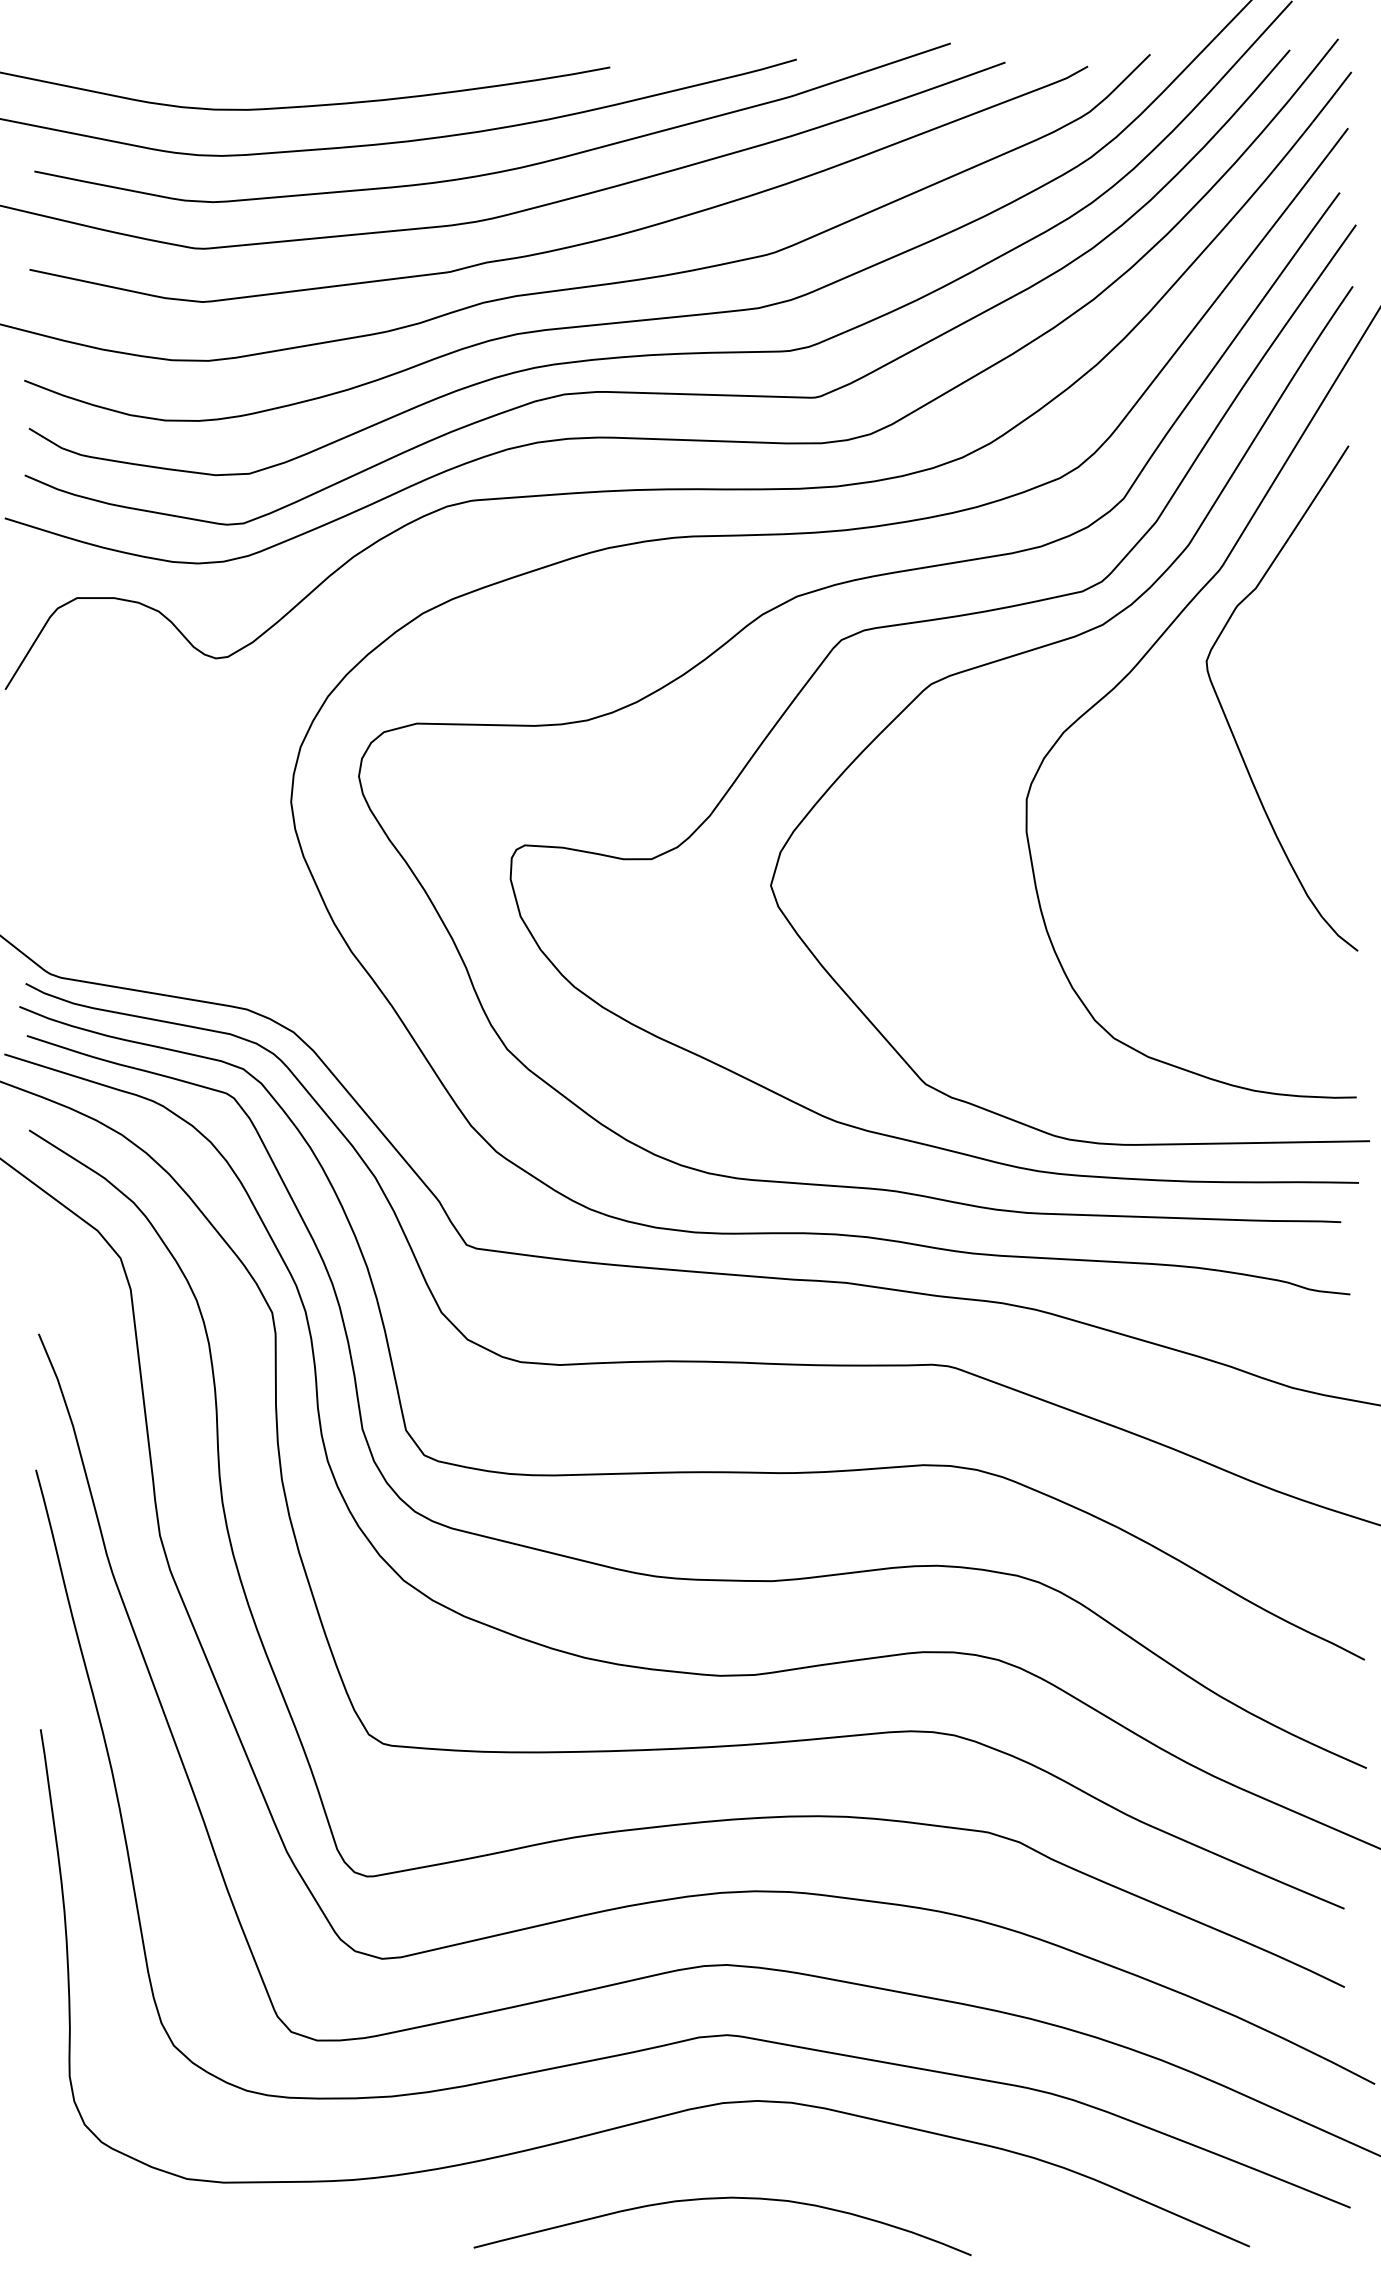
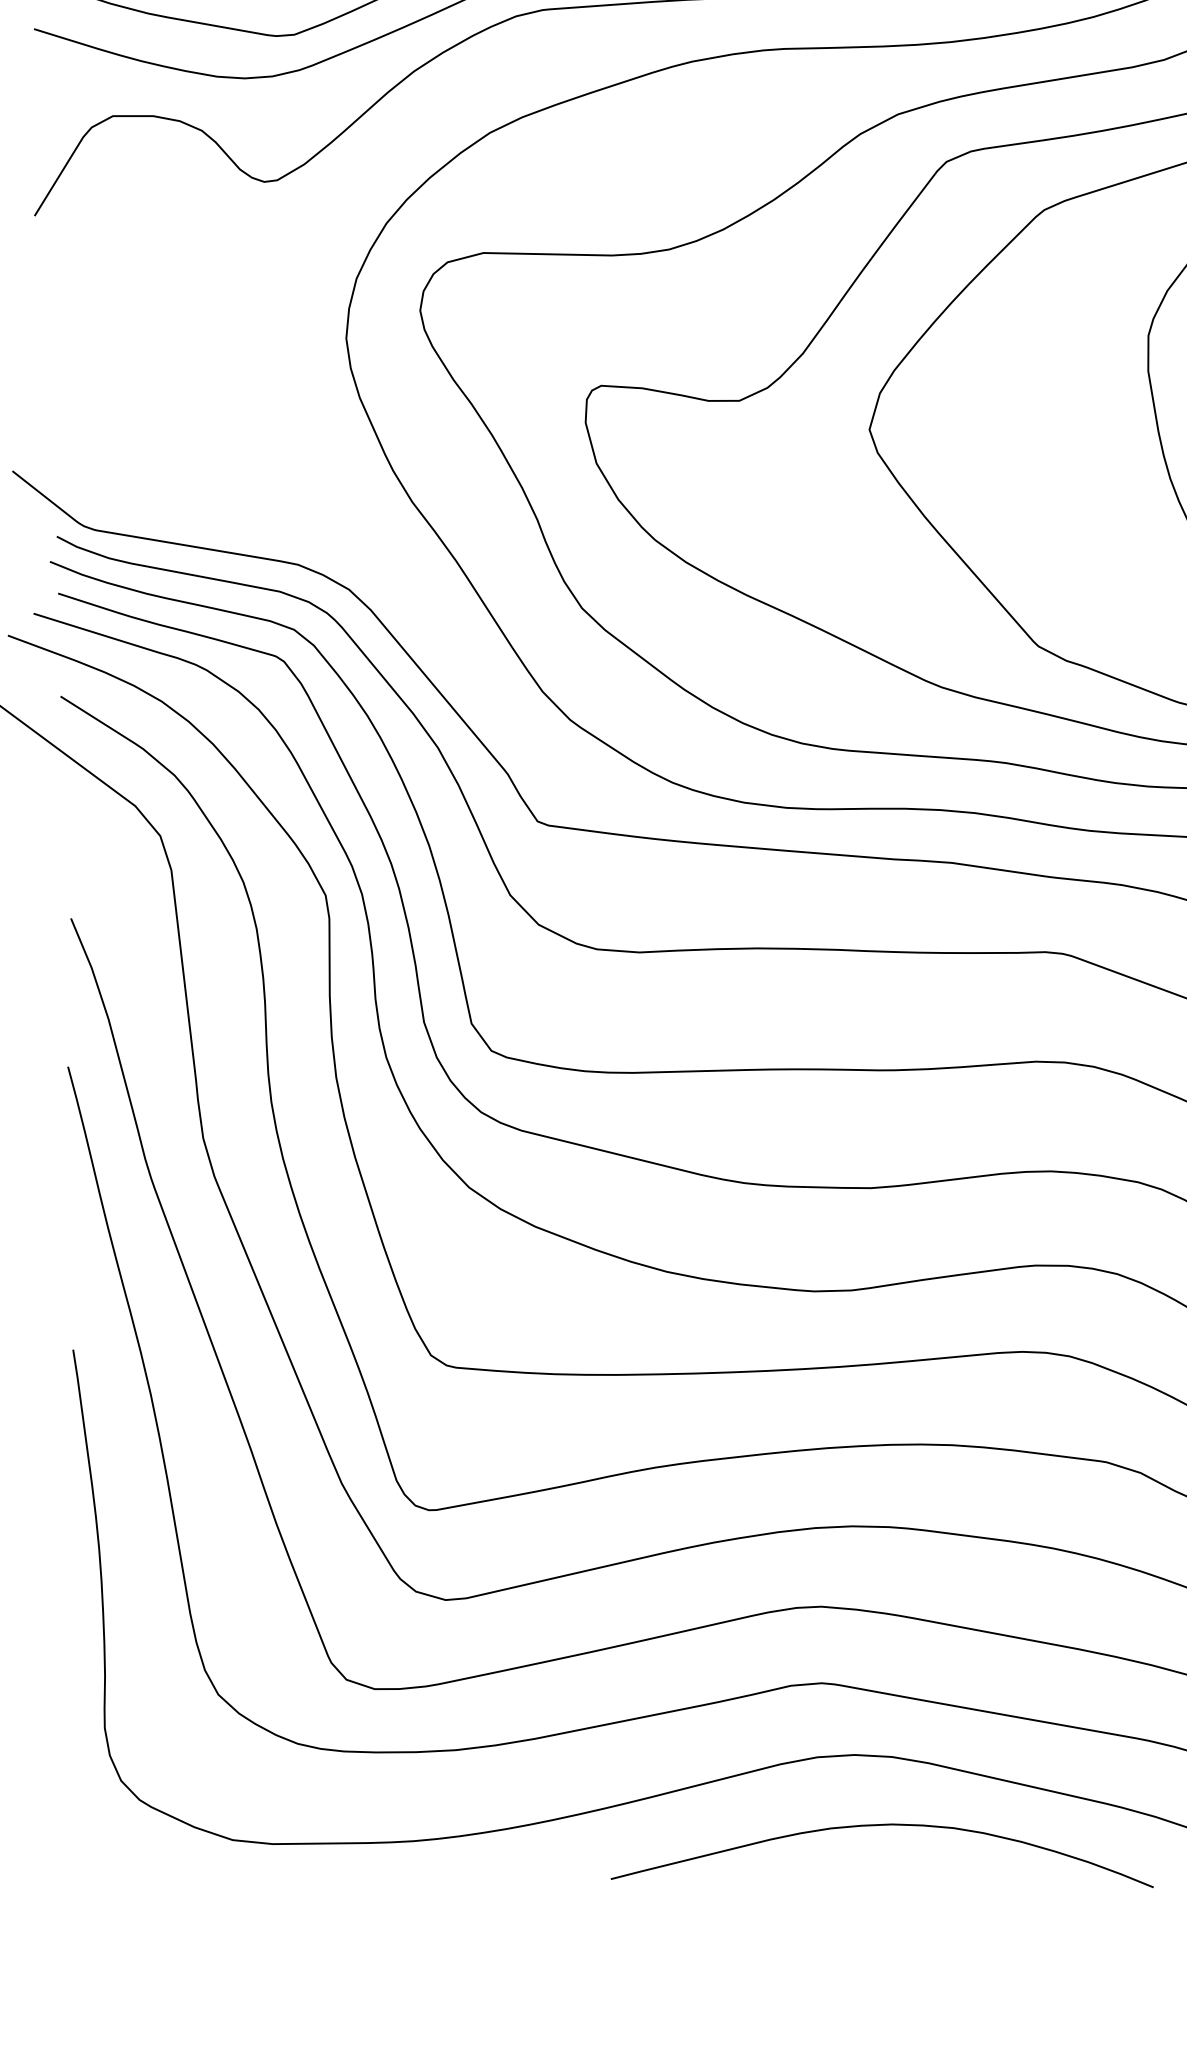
curve: (719, 2199) -> (878, 1826), moved

